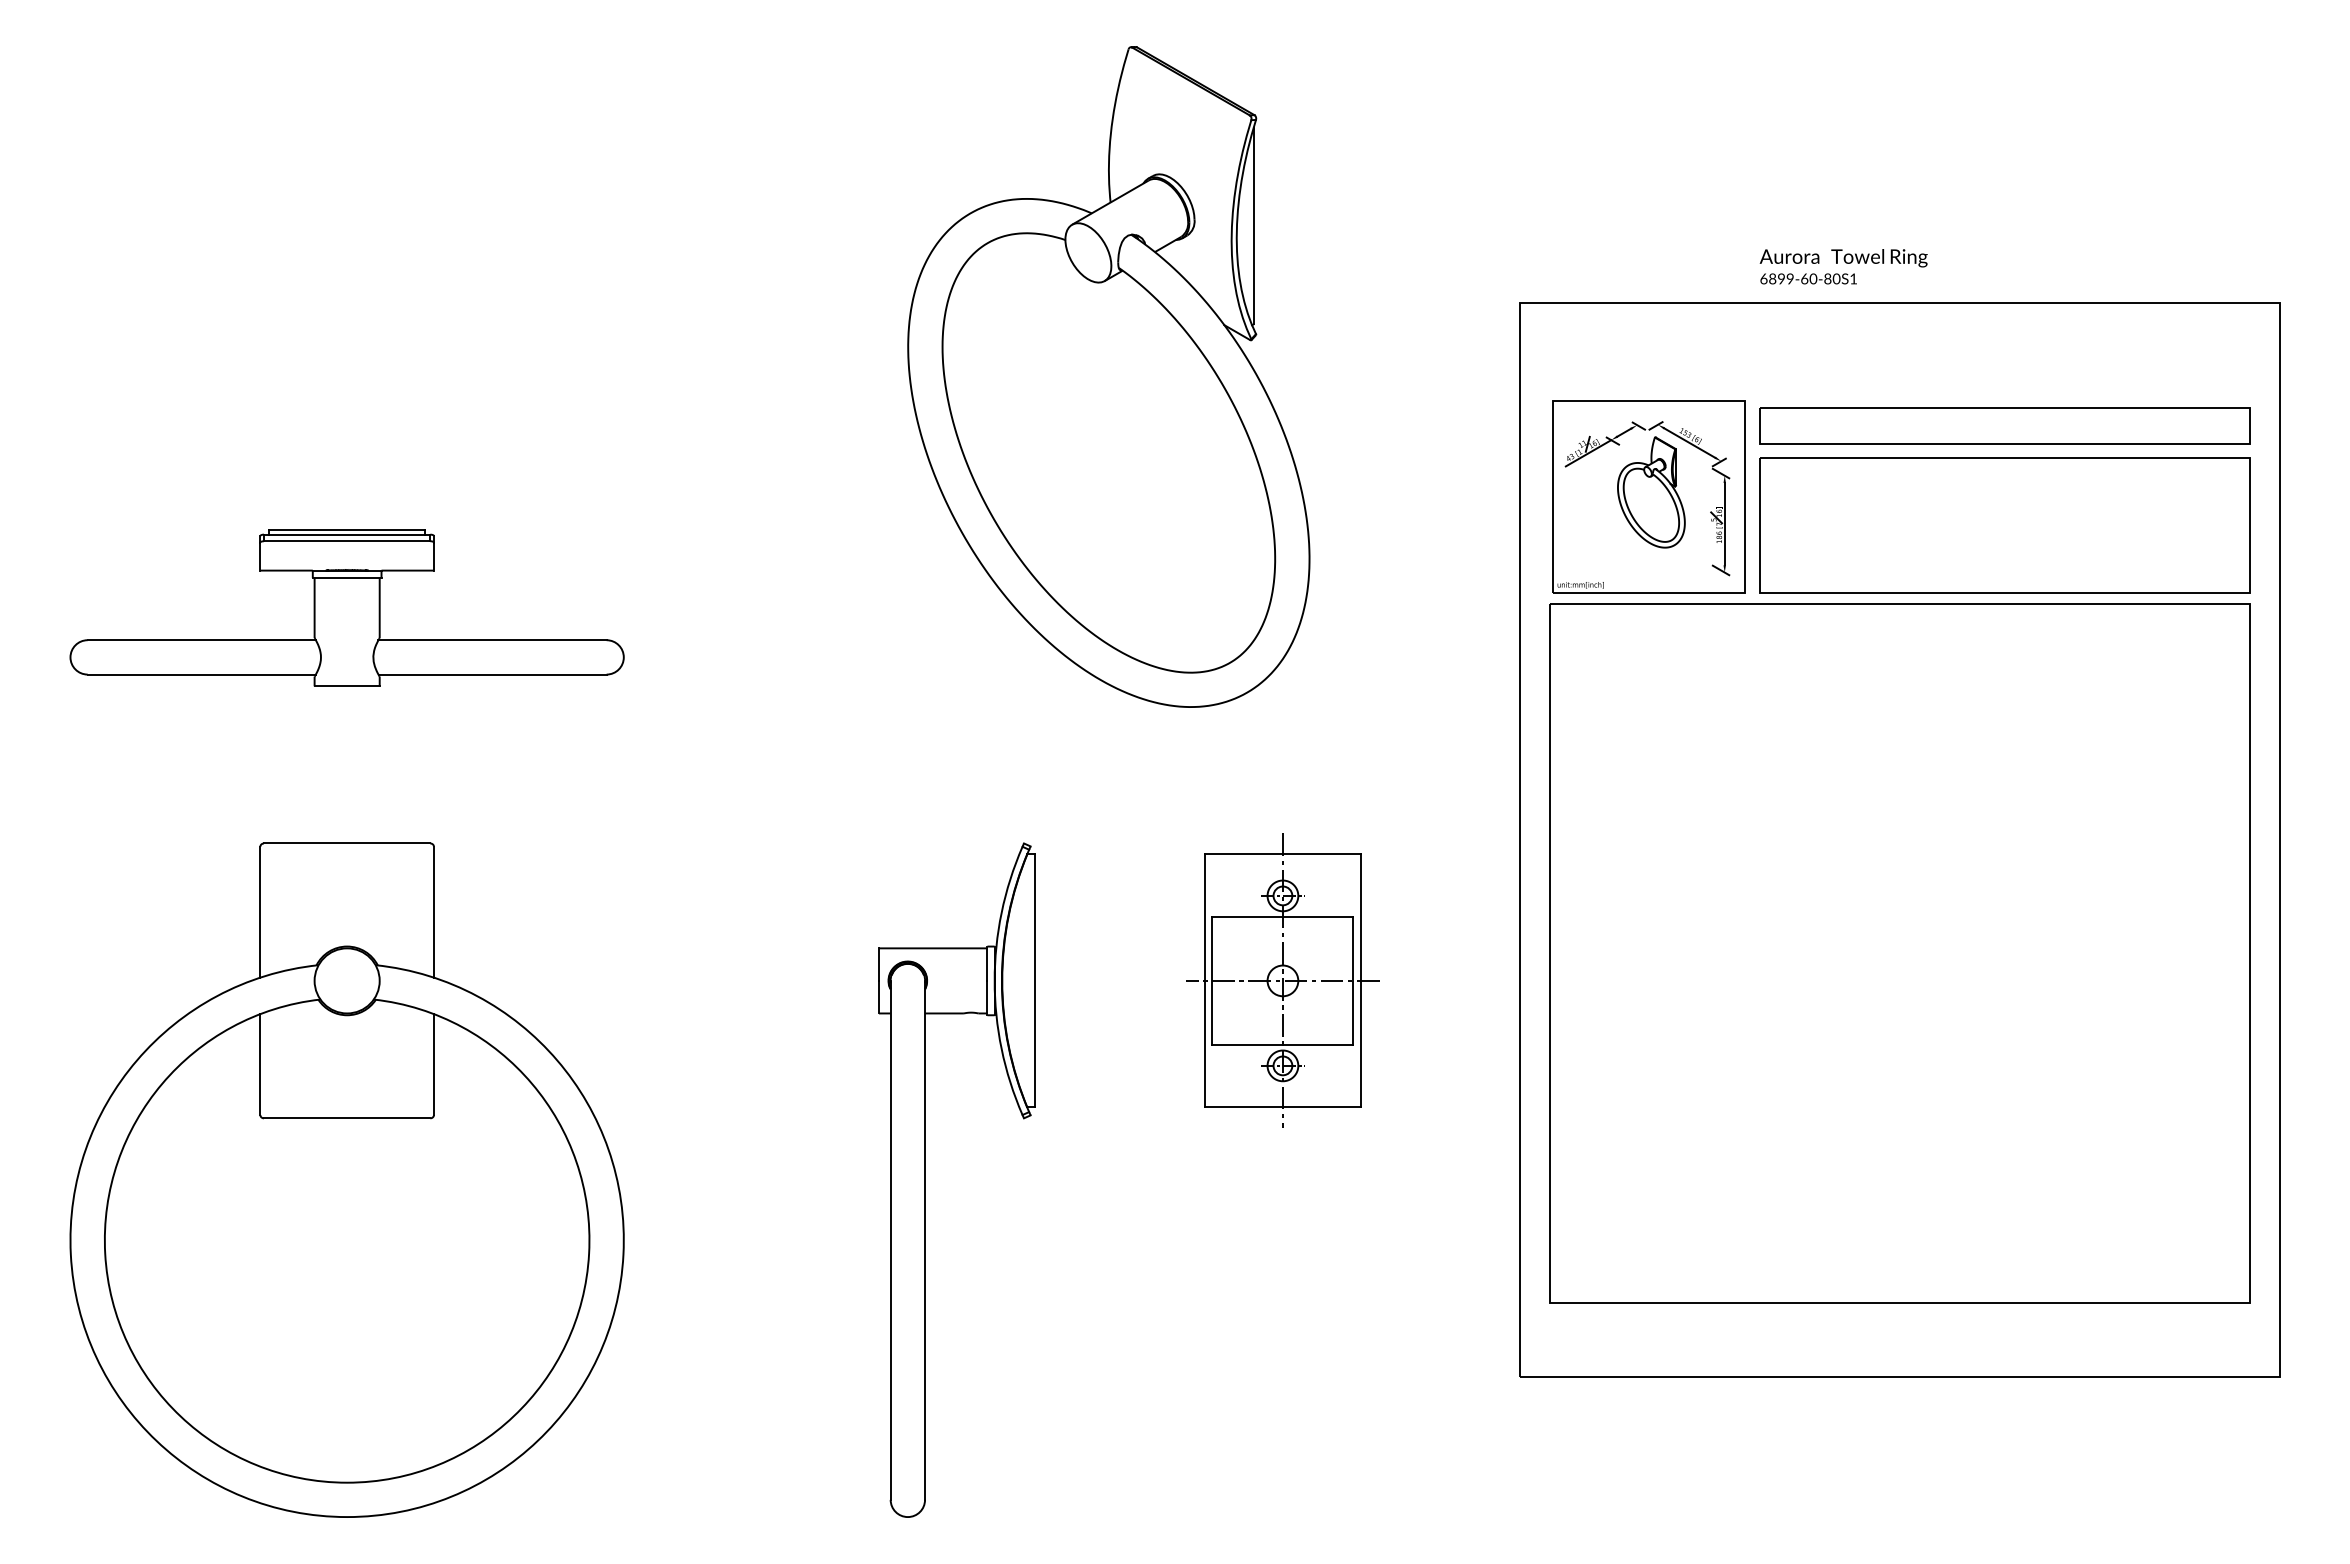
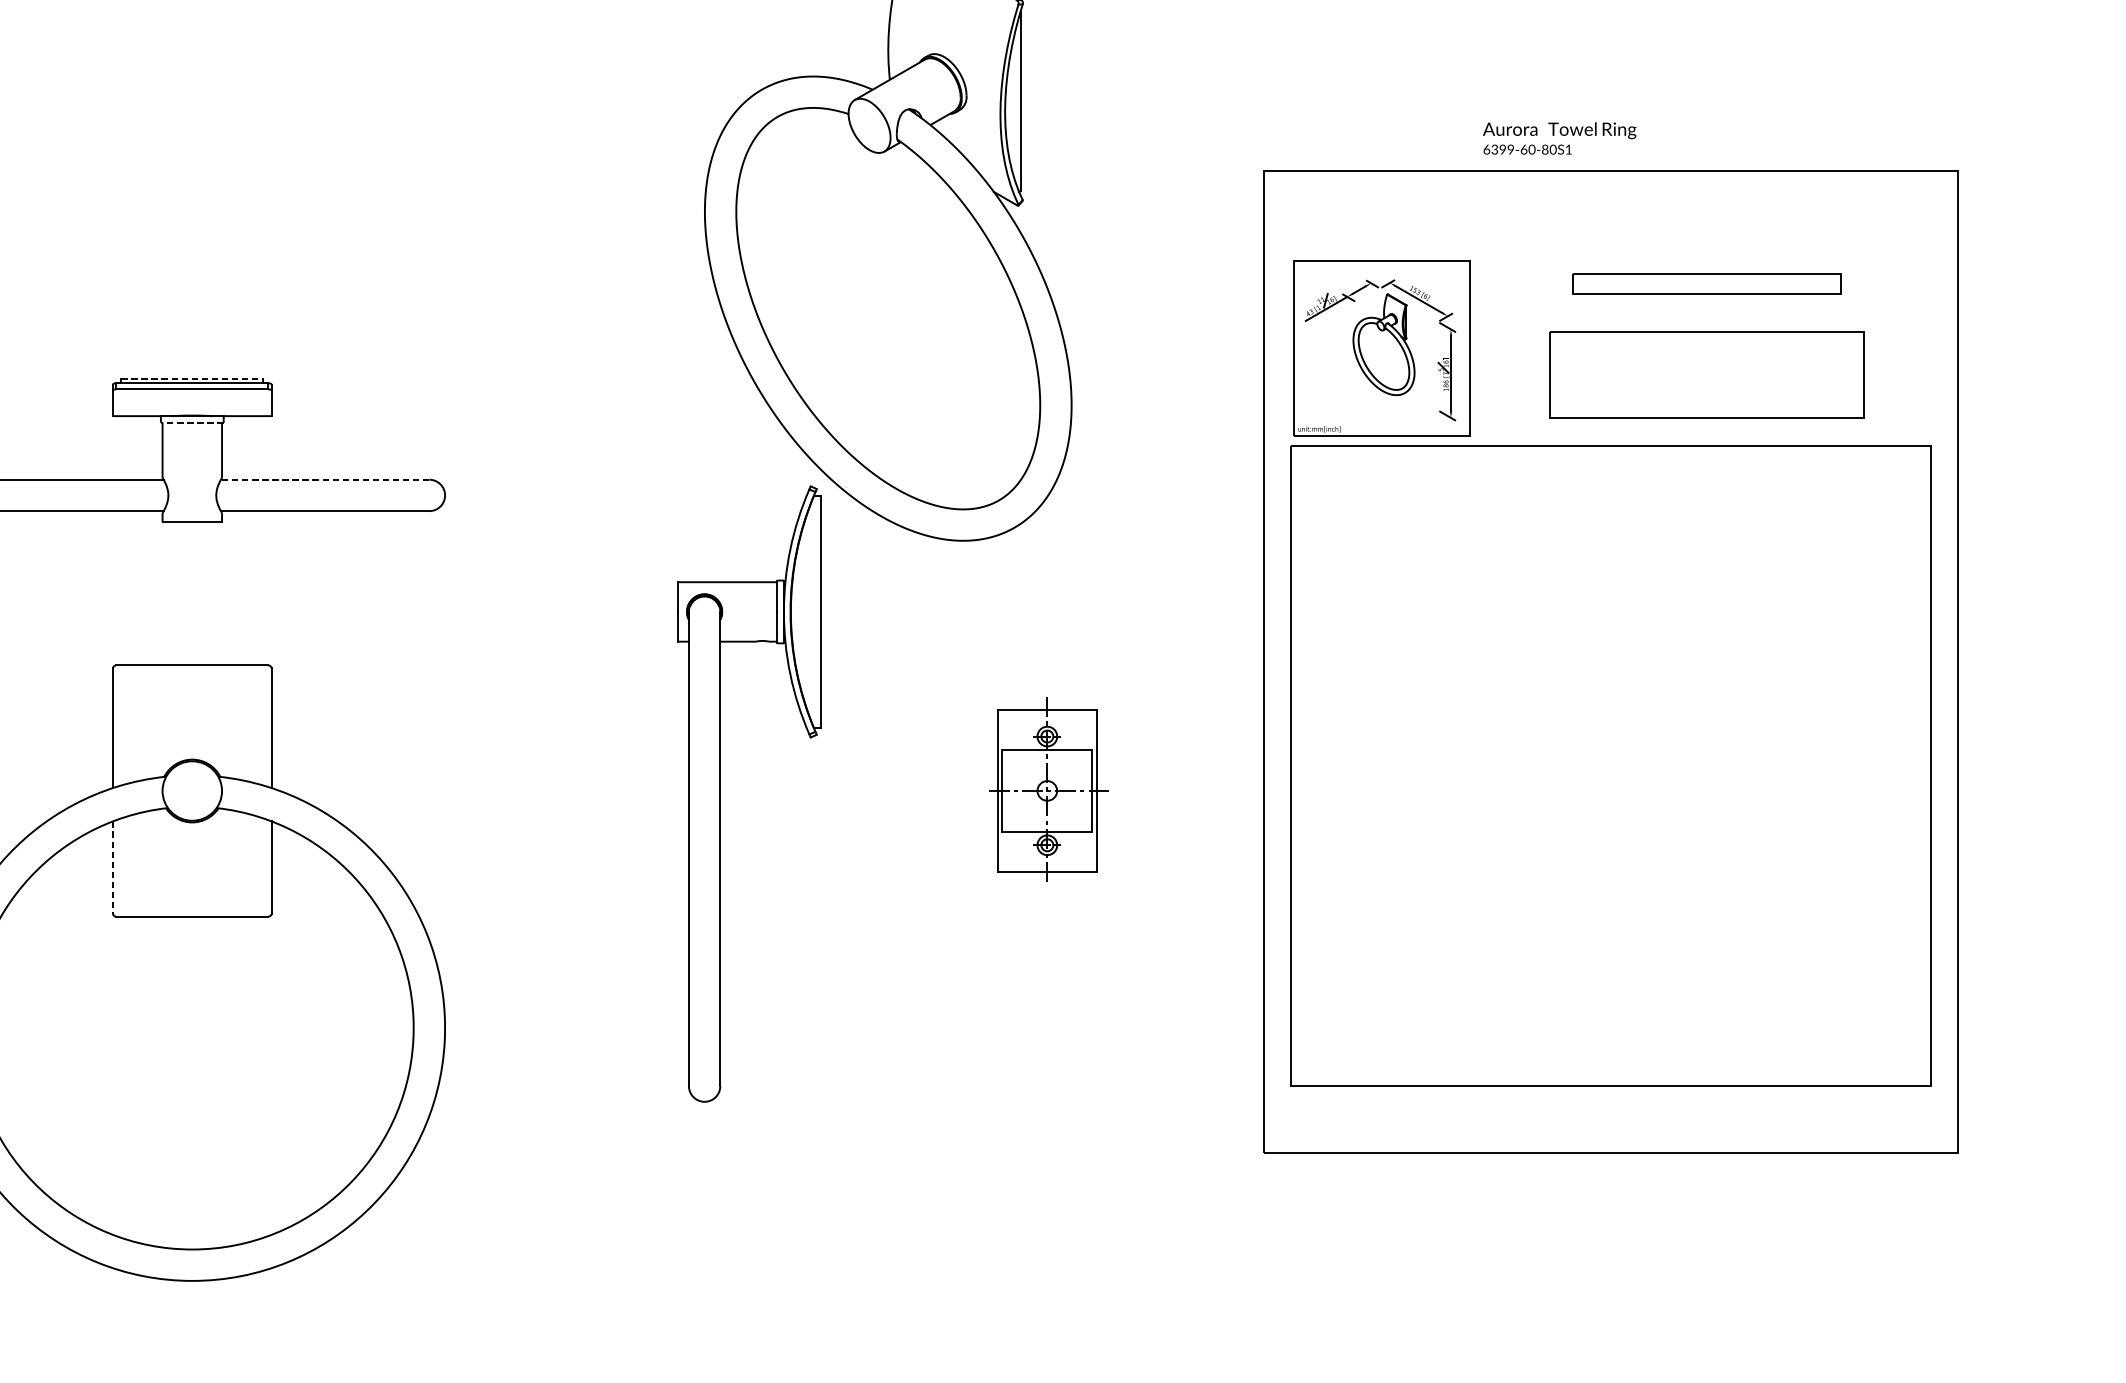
text: (1772, 278) -> (1494, 149), 6899-60-80S1 -> 6399-60-80S1
part: (2004, 425) -> (1706, 283), size x0.6
part: (2004, 525) -> (1706, 374), size x0.7
line: (347, 530) -> (192, 379), solid -> dashed
line: (346, 577) -> (191, 422), solid -> dashed
line: (492, 640) -> (325, 480), solid -> dashed
part: (1282, 980) -> (1046, 790), size x0.7
line: (260, 1065) -> (113, 868), solid -> dashed
part: (925, 1179) -> (720, 793), moved

